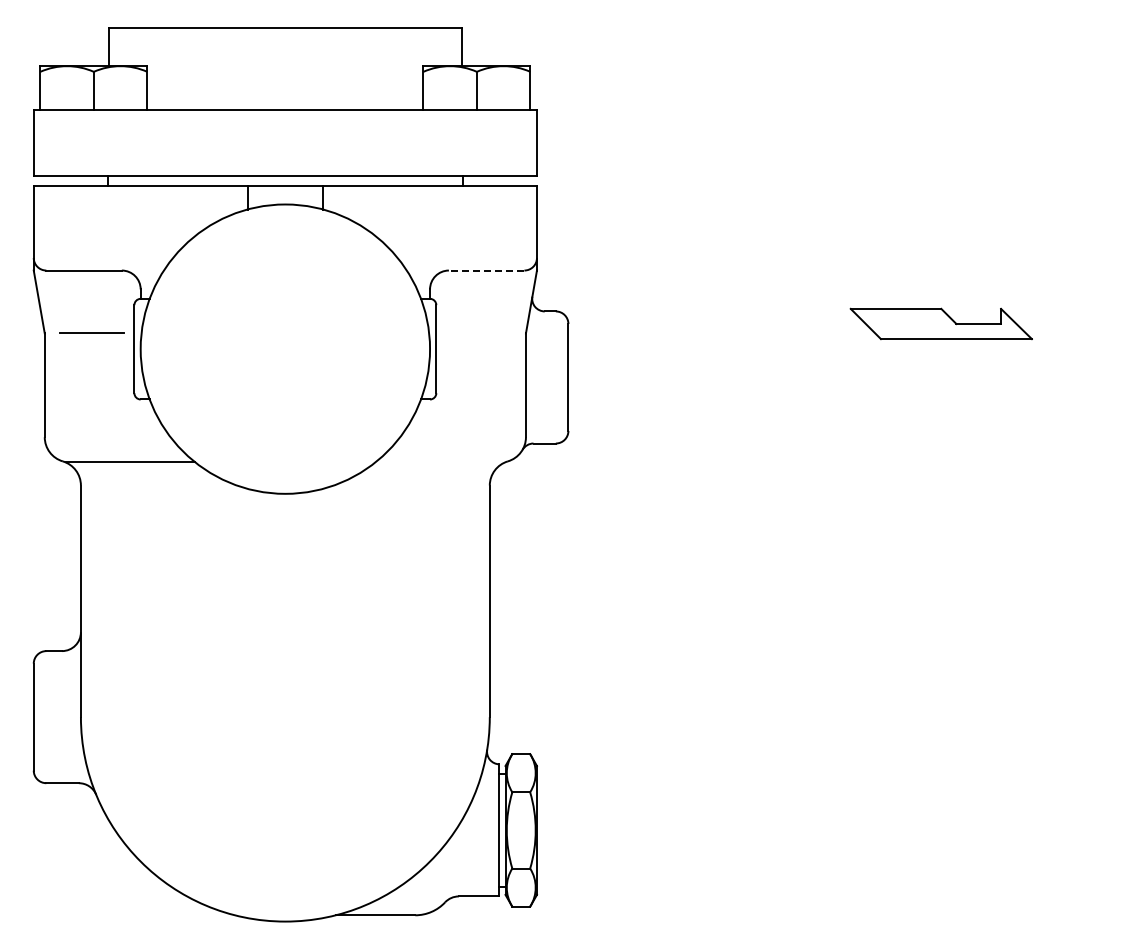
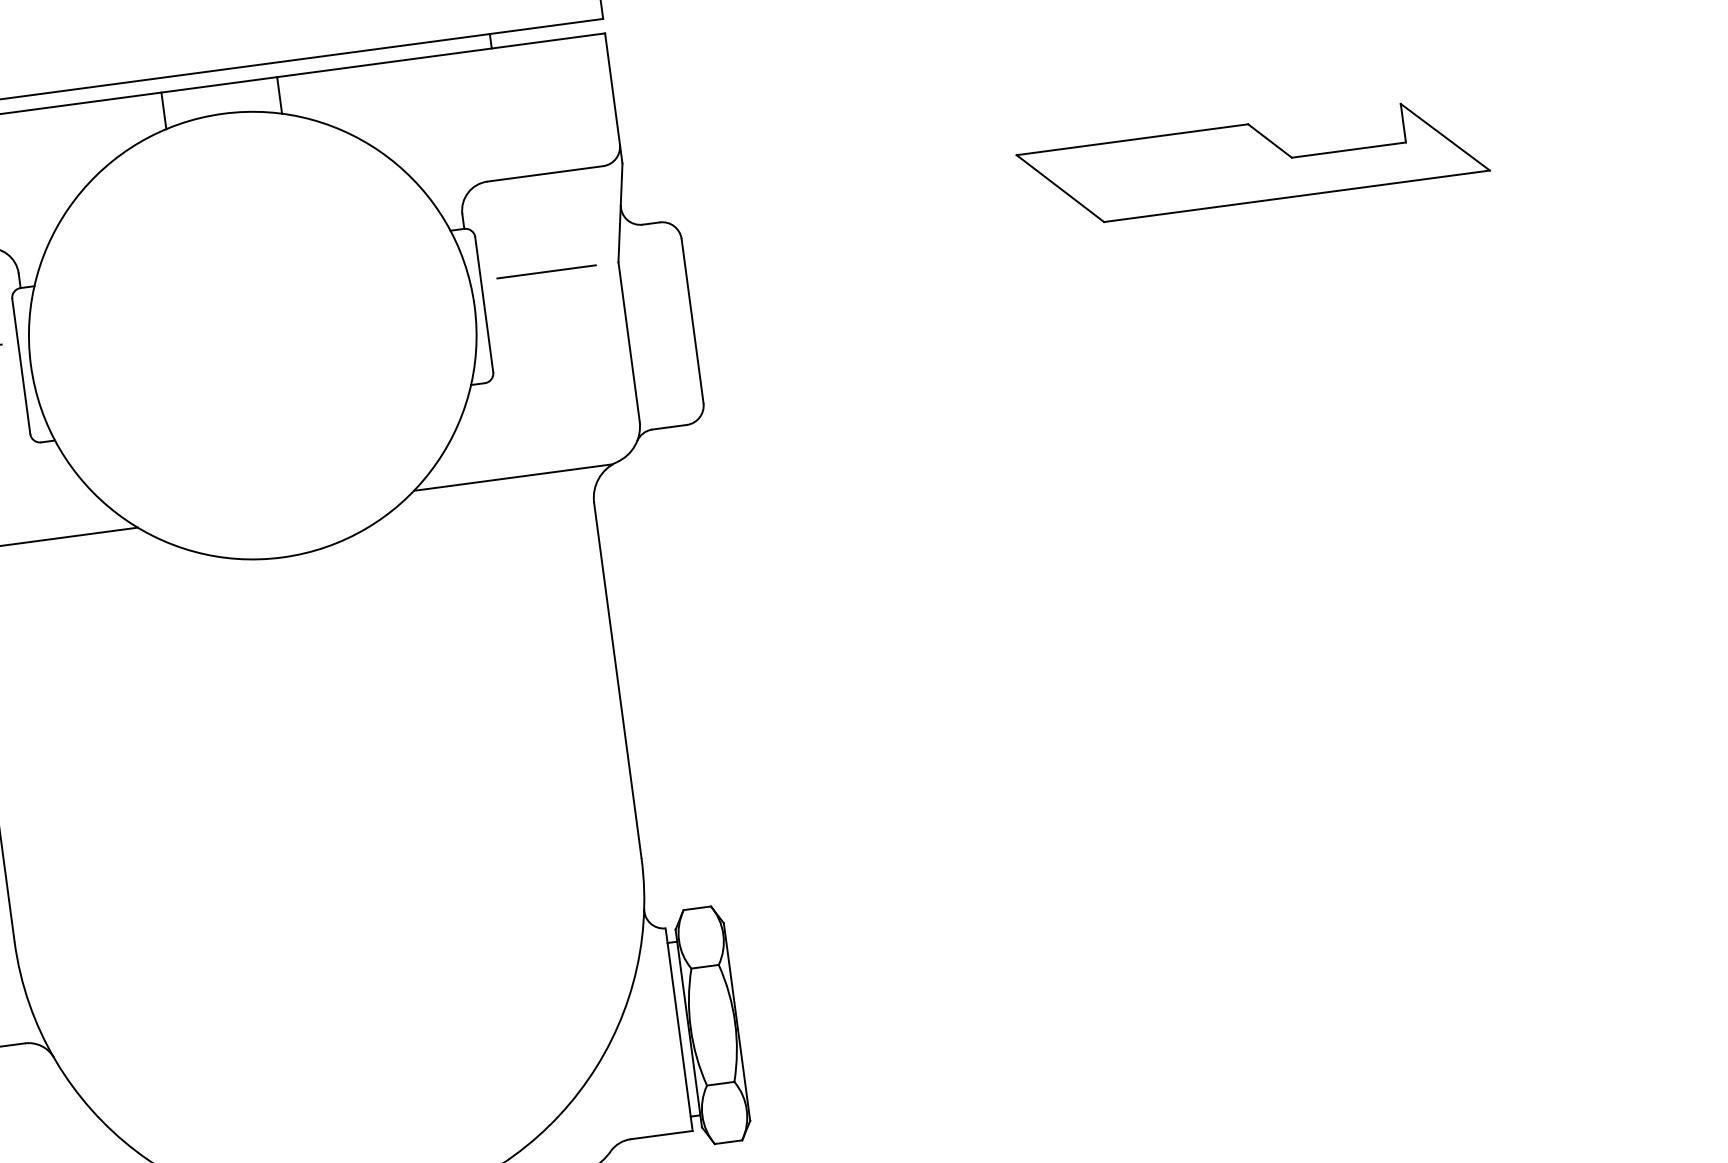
line: (486, 270) -> (545, 173), dashed -> solid
part: (941, 323) -> (1253, 162), size x1.67
line: (479, 333) -> (547, 271), added
line: (440, 462) -> (513, 477), added

